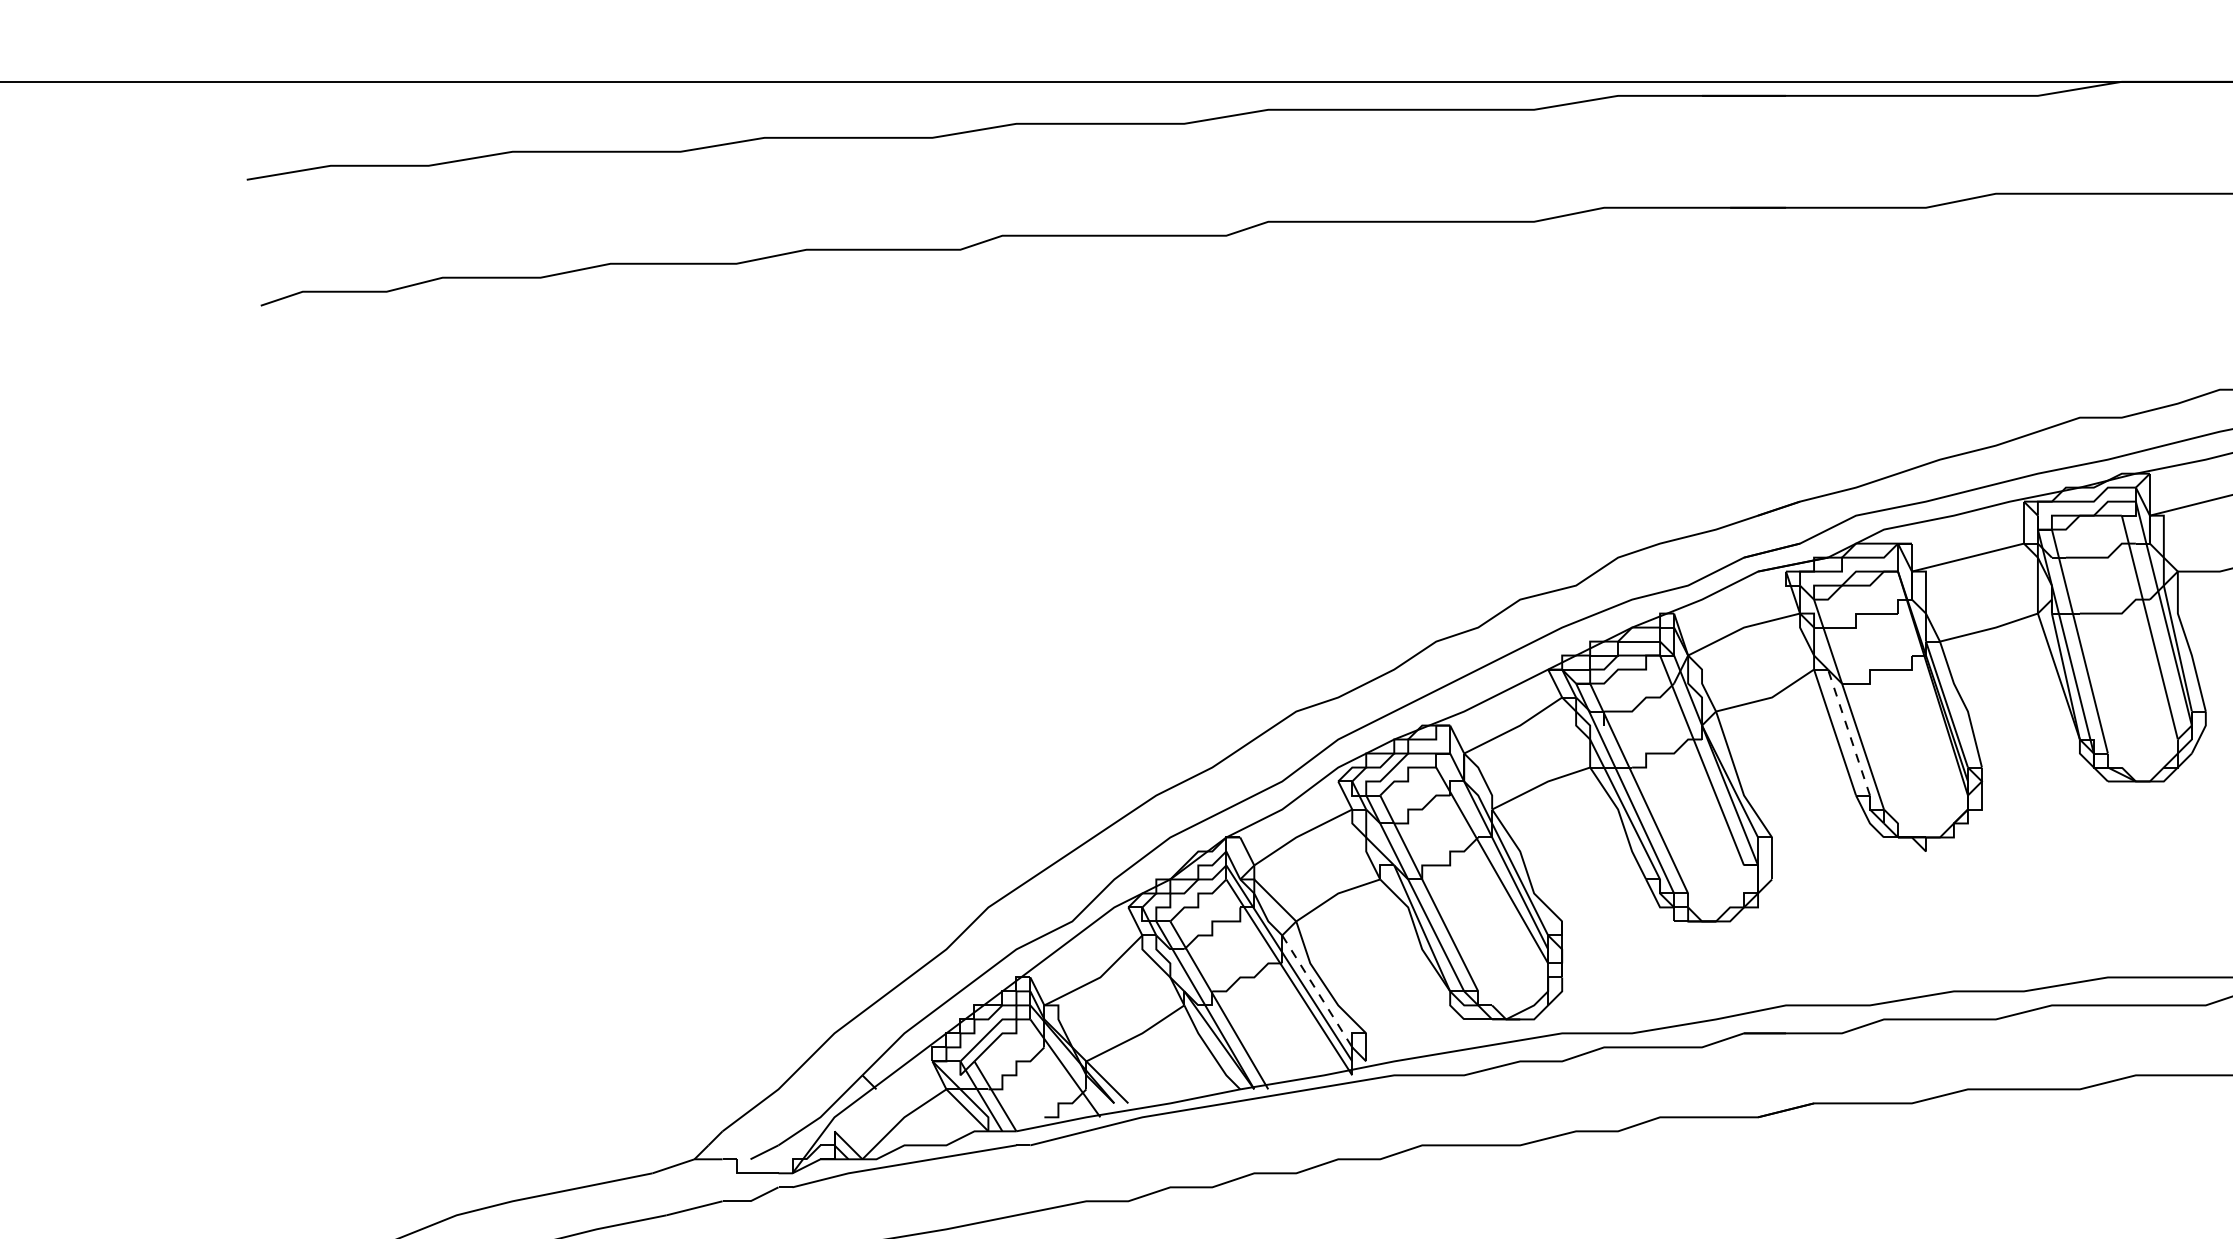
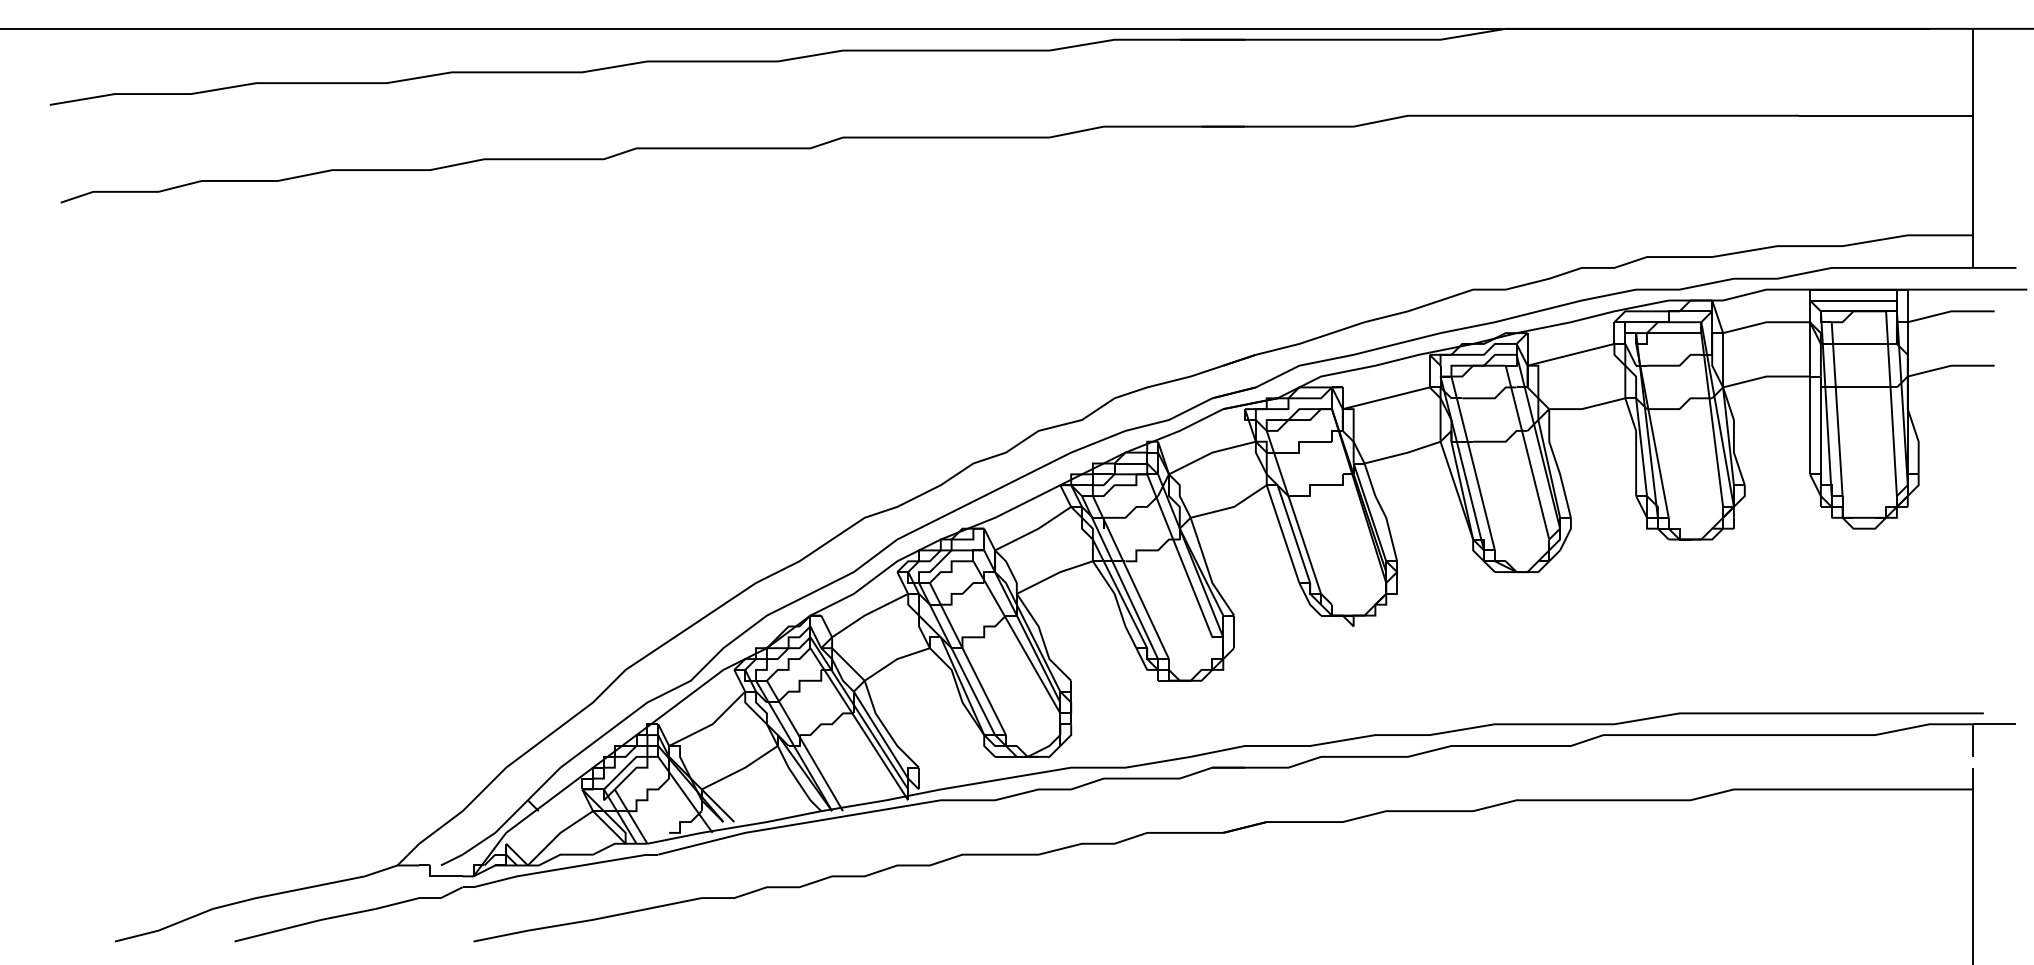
line: (1848, 731) -> (1293, 533), dashed -> solid
line: (1317, 991) -> (881, 735), dashed -> solid

